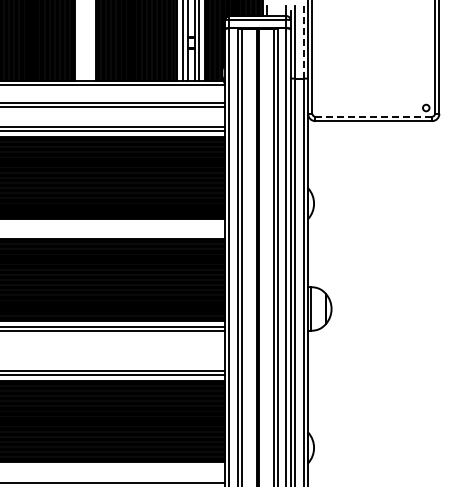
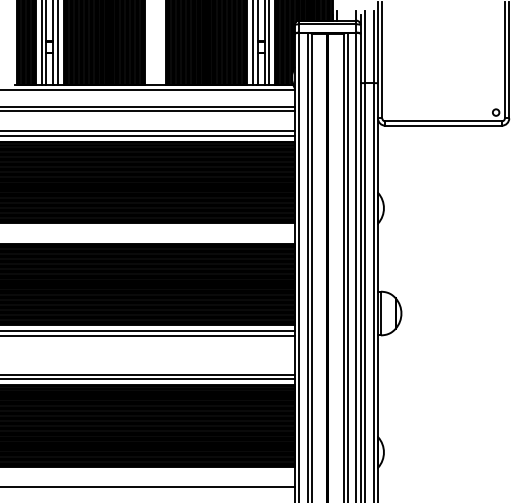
line: (303, 41) -> (373, 46), dashed -> solid
line: (374, 116) -> (444, 121), dashed -> solid

